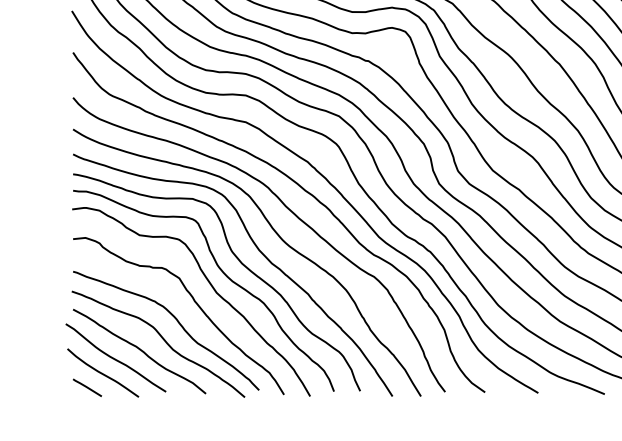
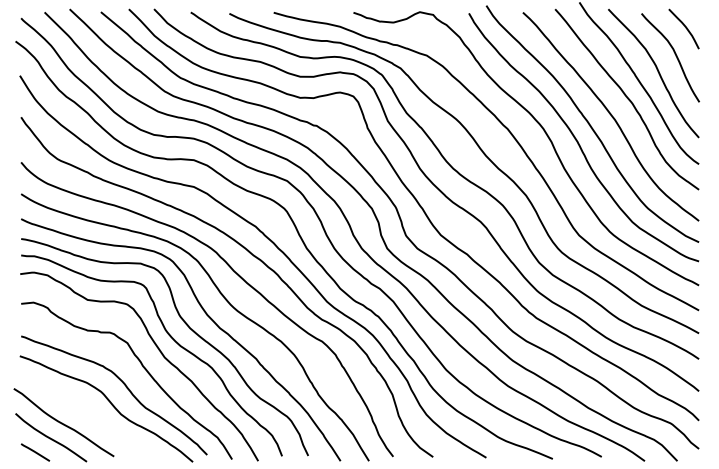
curve: (139, 349) -> (87, 414), removed

